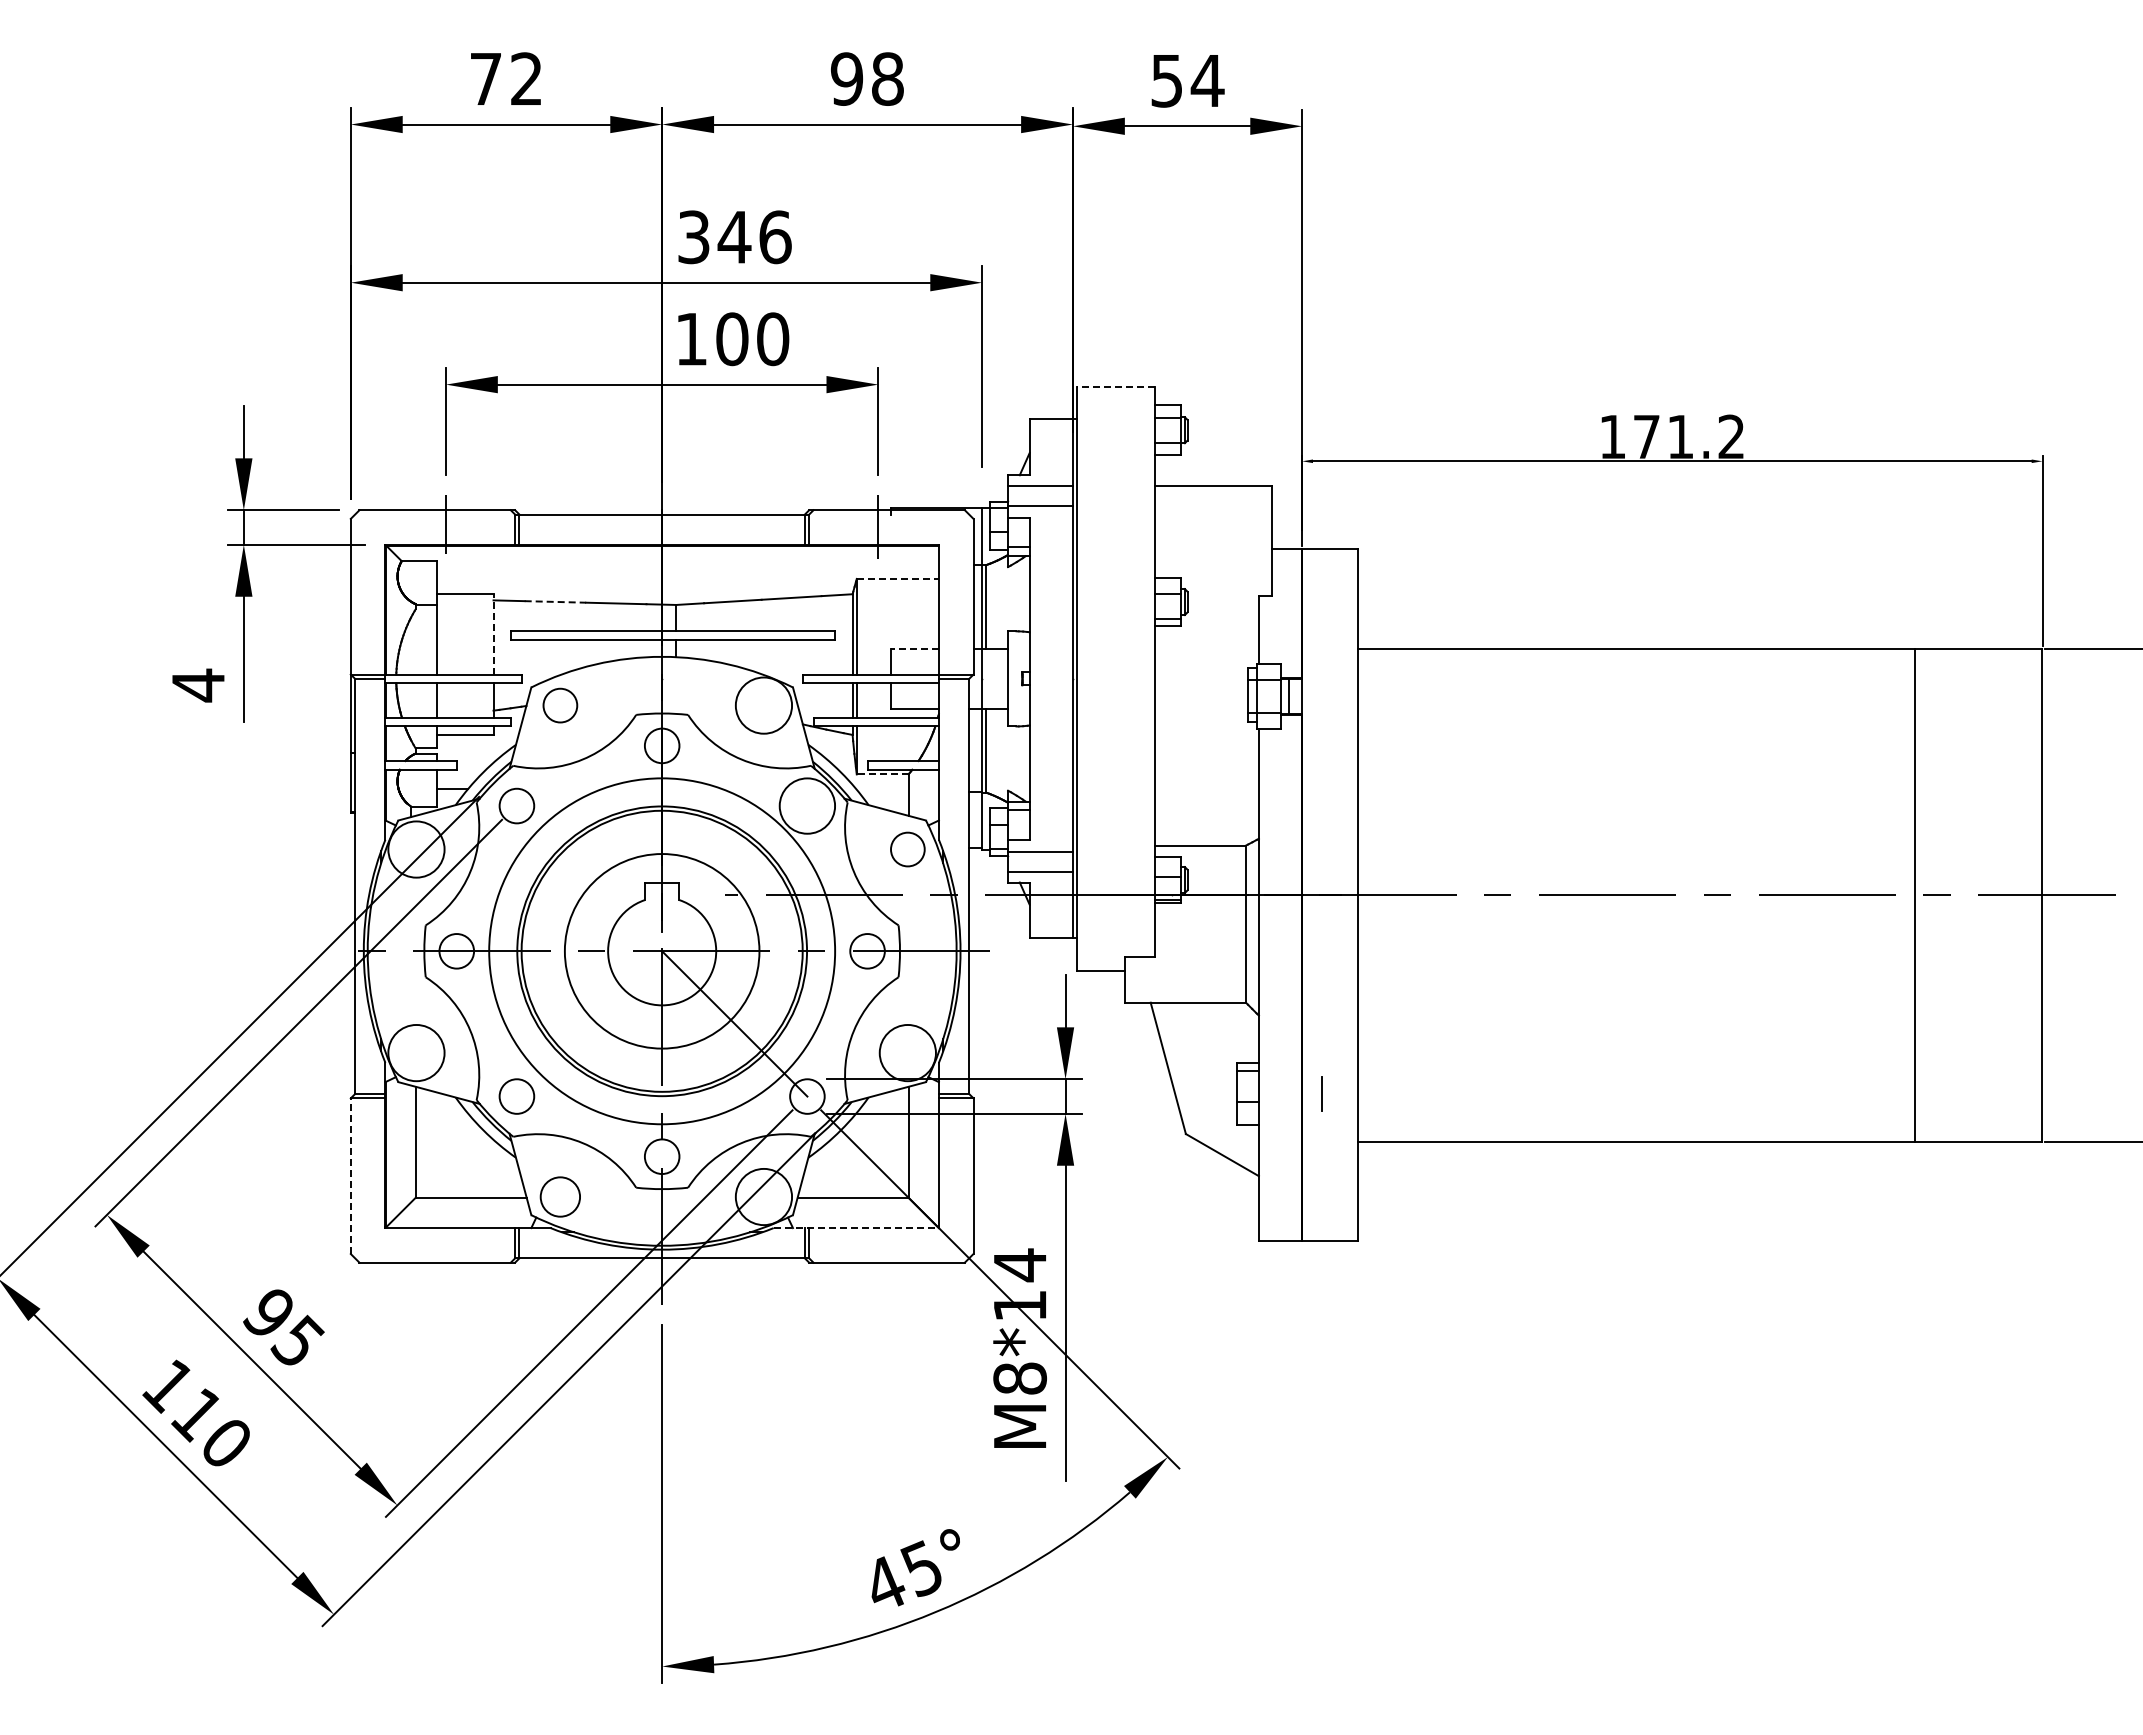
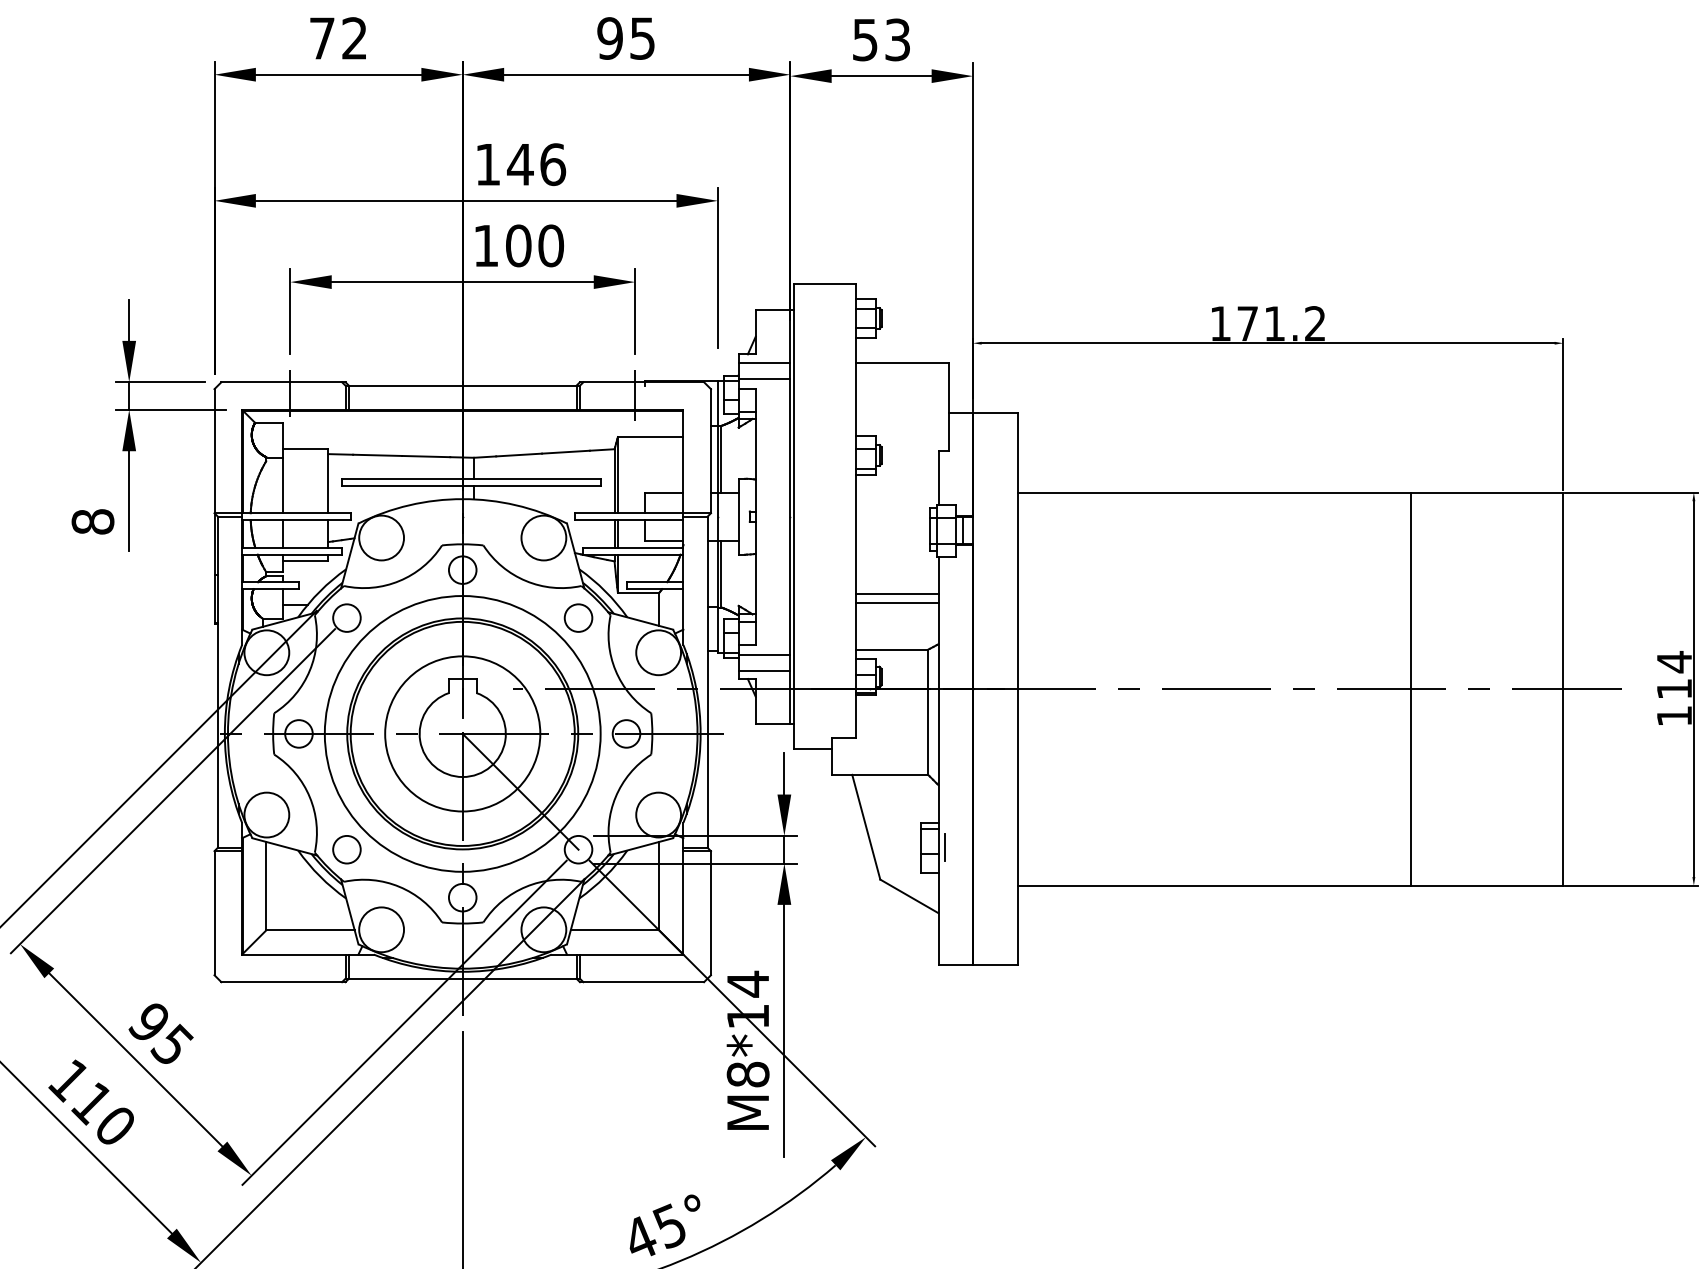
text: (887, 78) -> (642, 38), 98 -> 95
text: (1207, 80) -> (897, 39), 54 -> 53
text: (693, 237) -> (487, 164), 346 -> 146
line: (1116, 387) -> (824, 284), dashed -> solid
line: (898, 578) -> (651, 436), dashed -> solid
line: (555, 601) -> (377, 455), dashed -> solid
line: (493, 633) -> (328, 480), dashed -> solid
line: (915, 648) -> (664, 492), dashed -> solid
text: (198, 685) -> (93, 521), 4 -> 8
circle: (560, 705) -> (381, 537), size x1.67
line: (882, 774) -> (638, 592), dashed -> solid
line: (1206, 776) -> (896, 594), added
line: (1206, 787) -> (896, 603), added
circle: (807, 805) -> (578, 617), size x0.62
circle: (907, 849) -> (658, 652), size x1.67
line: (1915, 894) -> (1411, 688), moved
line: (1321, 1093) -> (945, 847), moved
line: (350, 1176) -> (214, 913), dashed -> solid
circle: (560, 1196) -> (381, 929), size x1.43
line: (856, 1228) -> (617, 954), dashed -> solid

